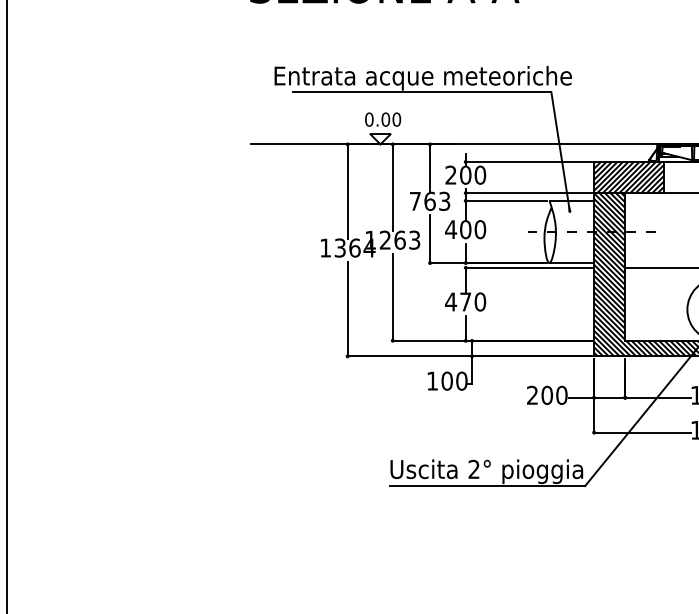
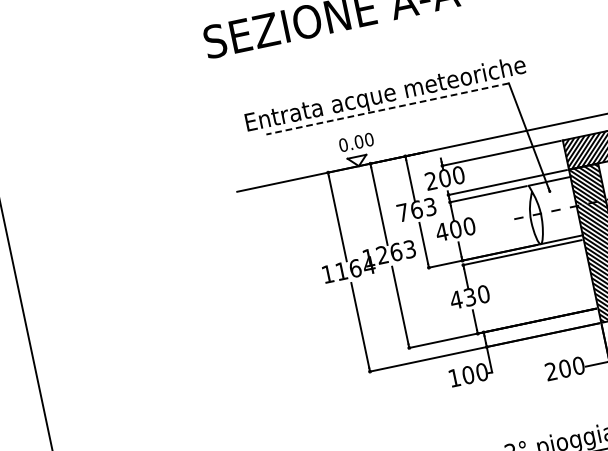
line: (421, 92) -> (387, 109), solid -> dashed
text: (339, 247) -> (340, 271), 1364 -> 1164
text: (465, 301) -> (469, 296), 470 -> 430

